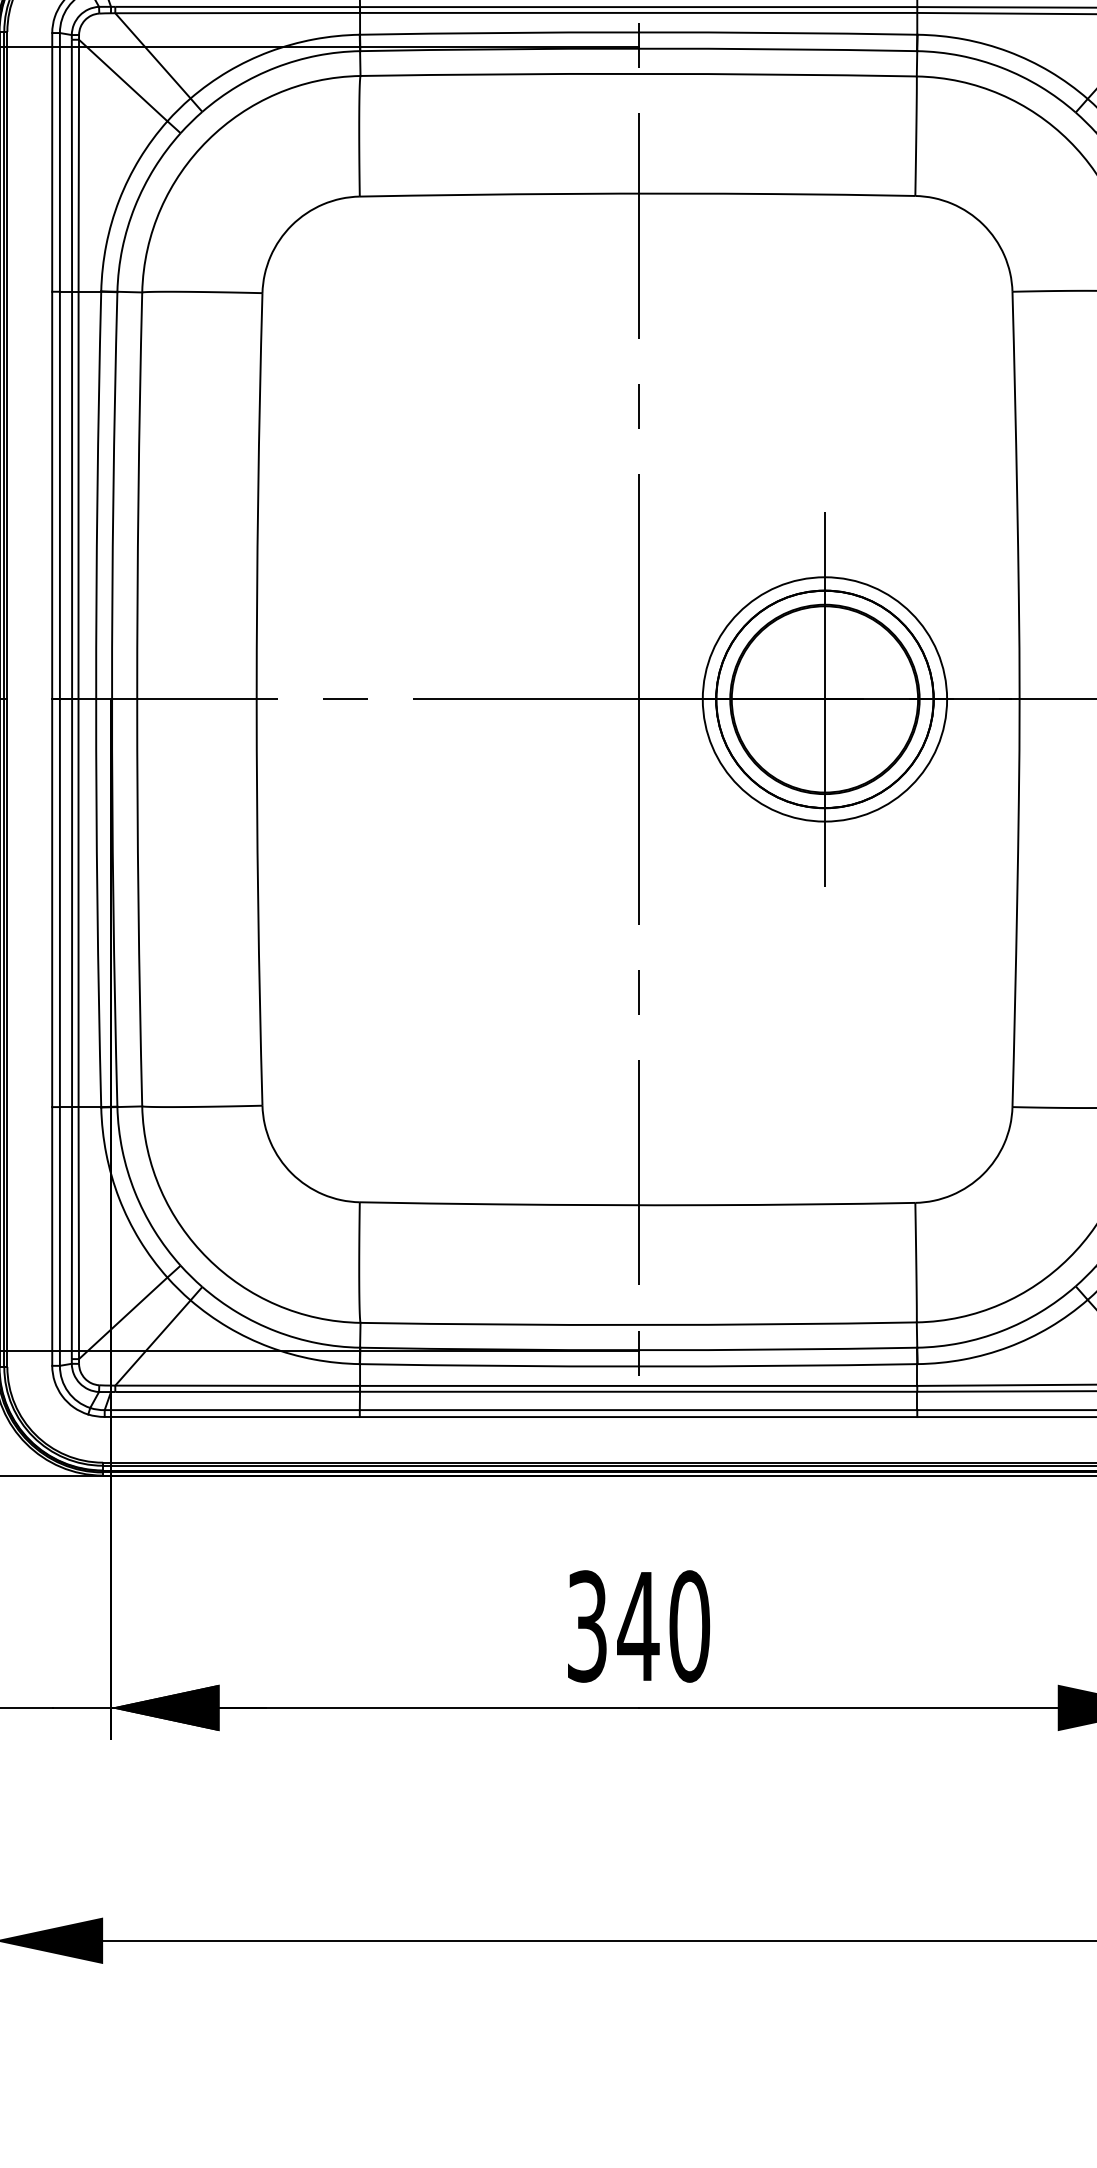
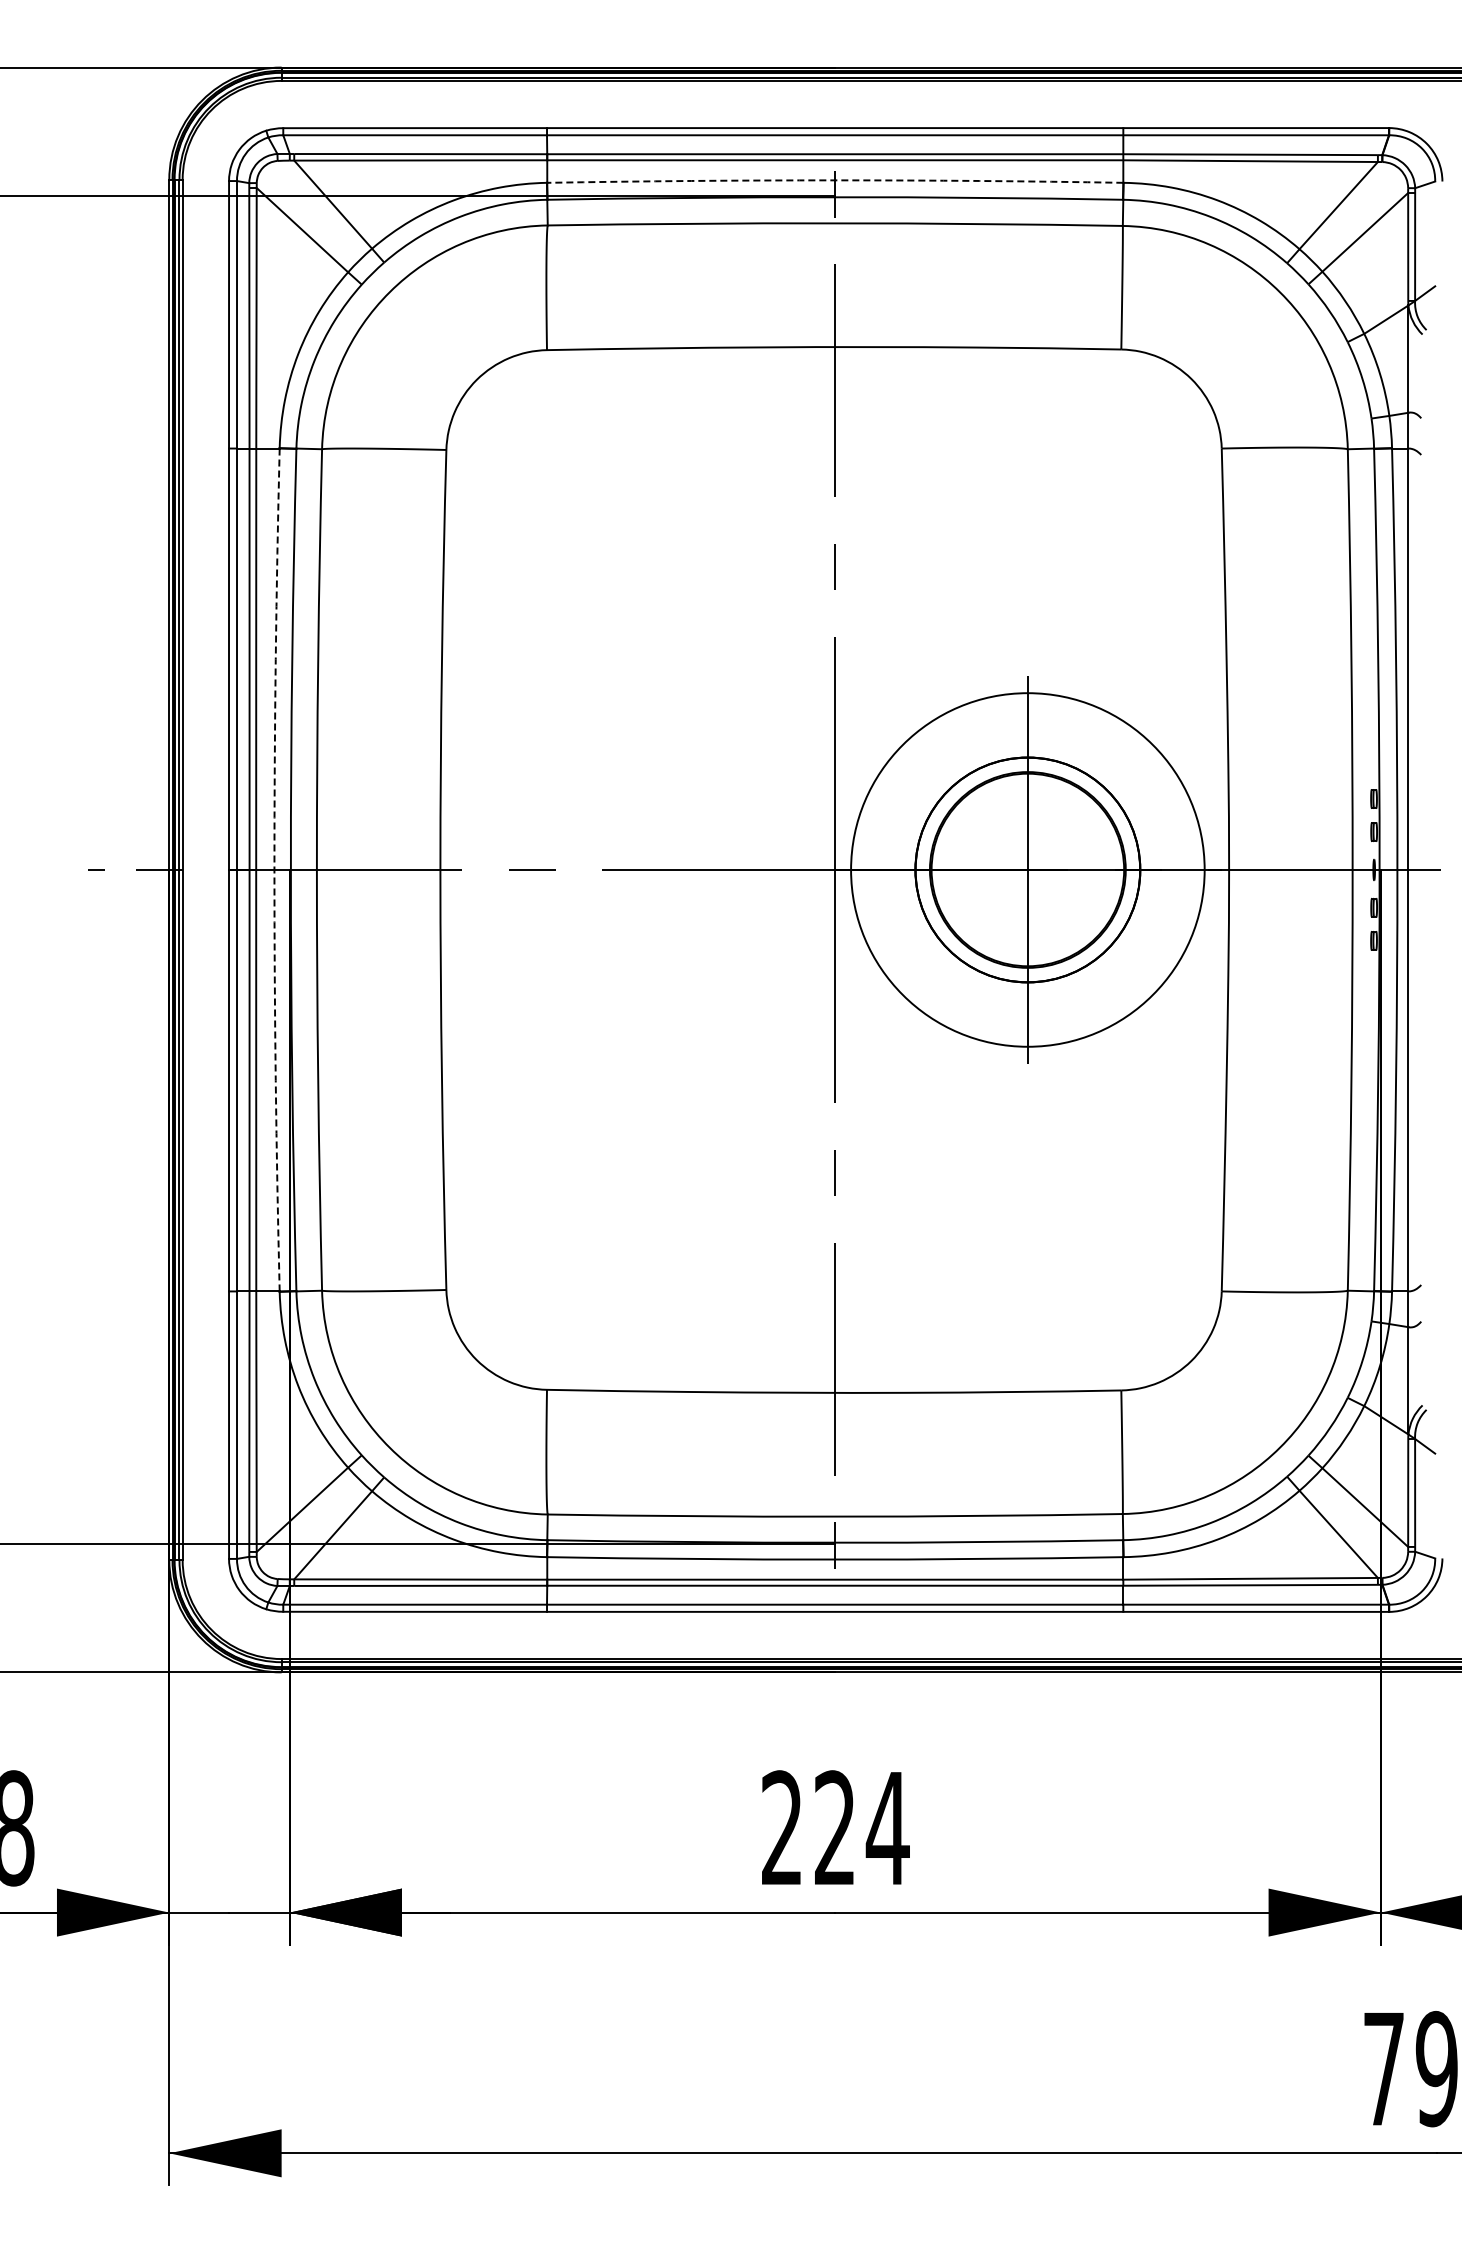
arc: (638, 32) -> (835, 180), solid -> dashed
arc: (96, 698) -> (274, 869), solid -> dashed
circle: (824, 698) -> (1027, 869), size x1.4
text: (638, 1626) -> (835, 1828), 340 -> 224

